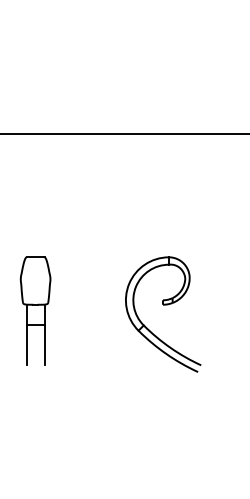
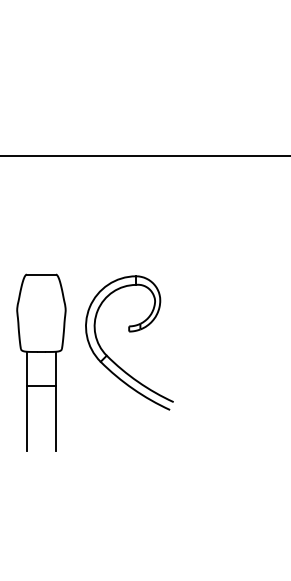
part: (163, 305) -> (129, 332), moved
part: (35, 310) -> (41, 361), size x1.4

